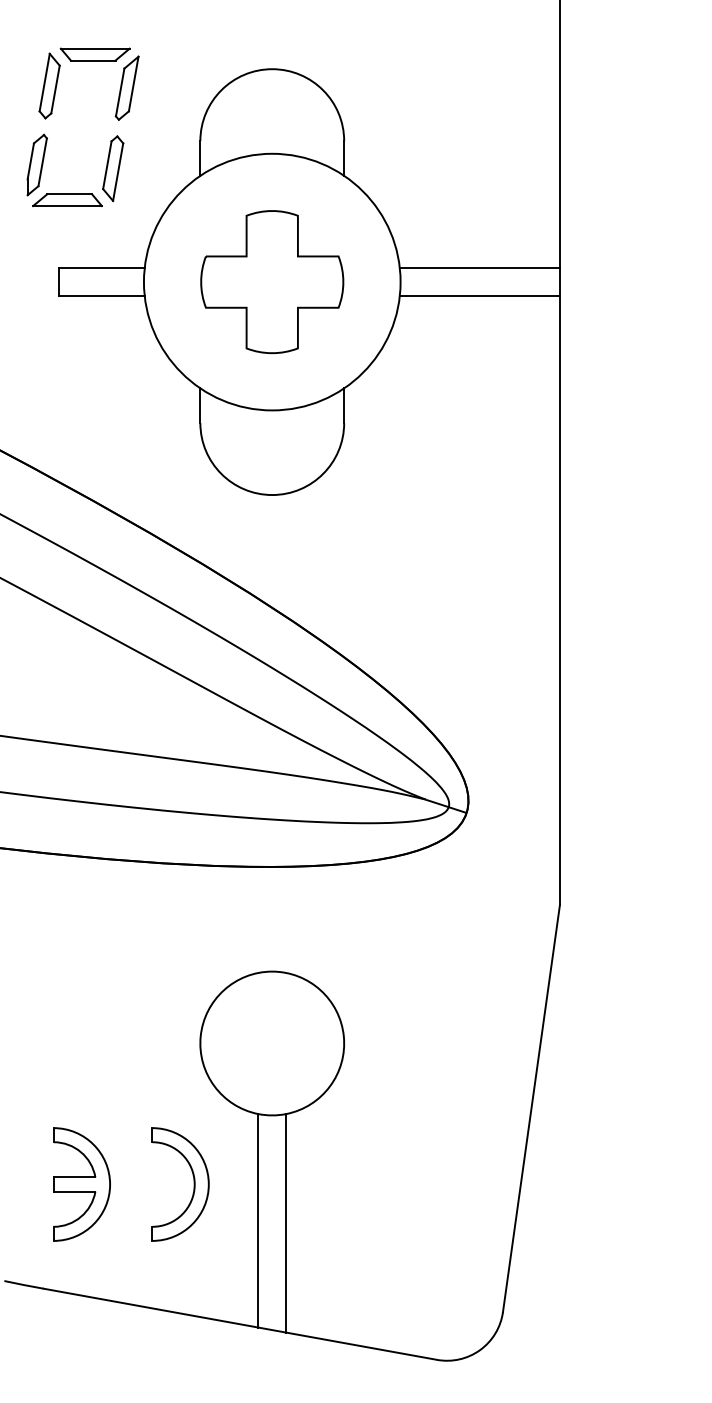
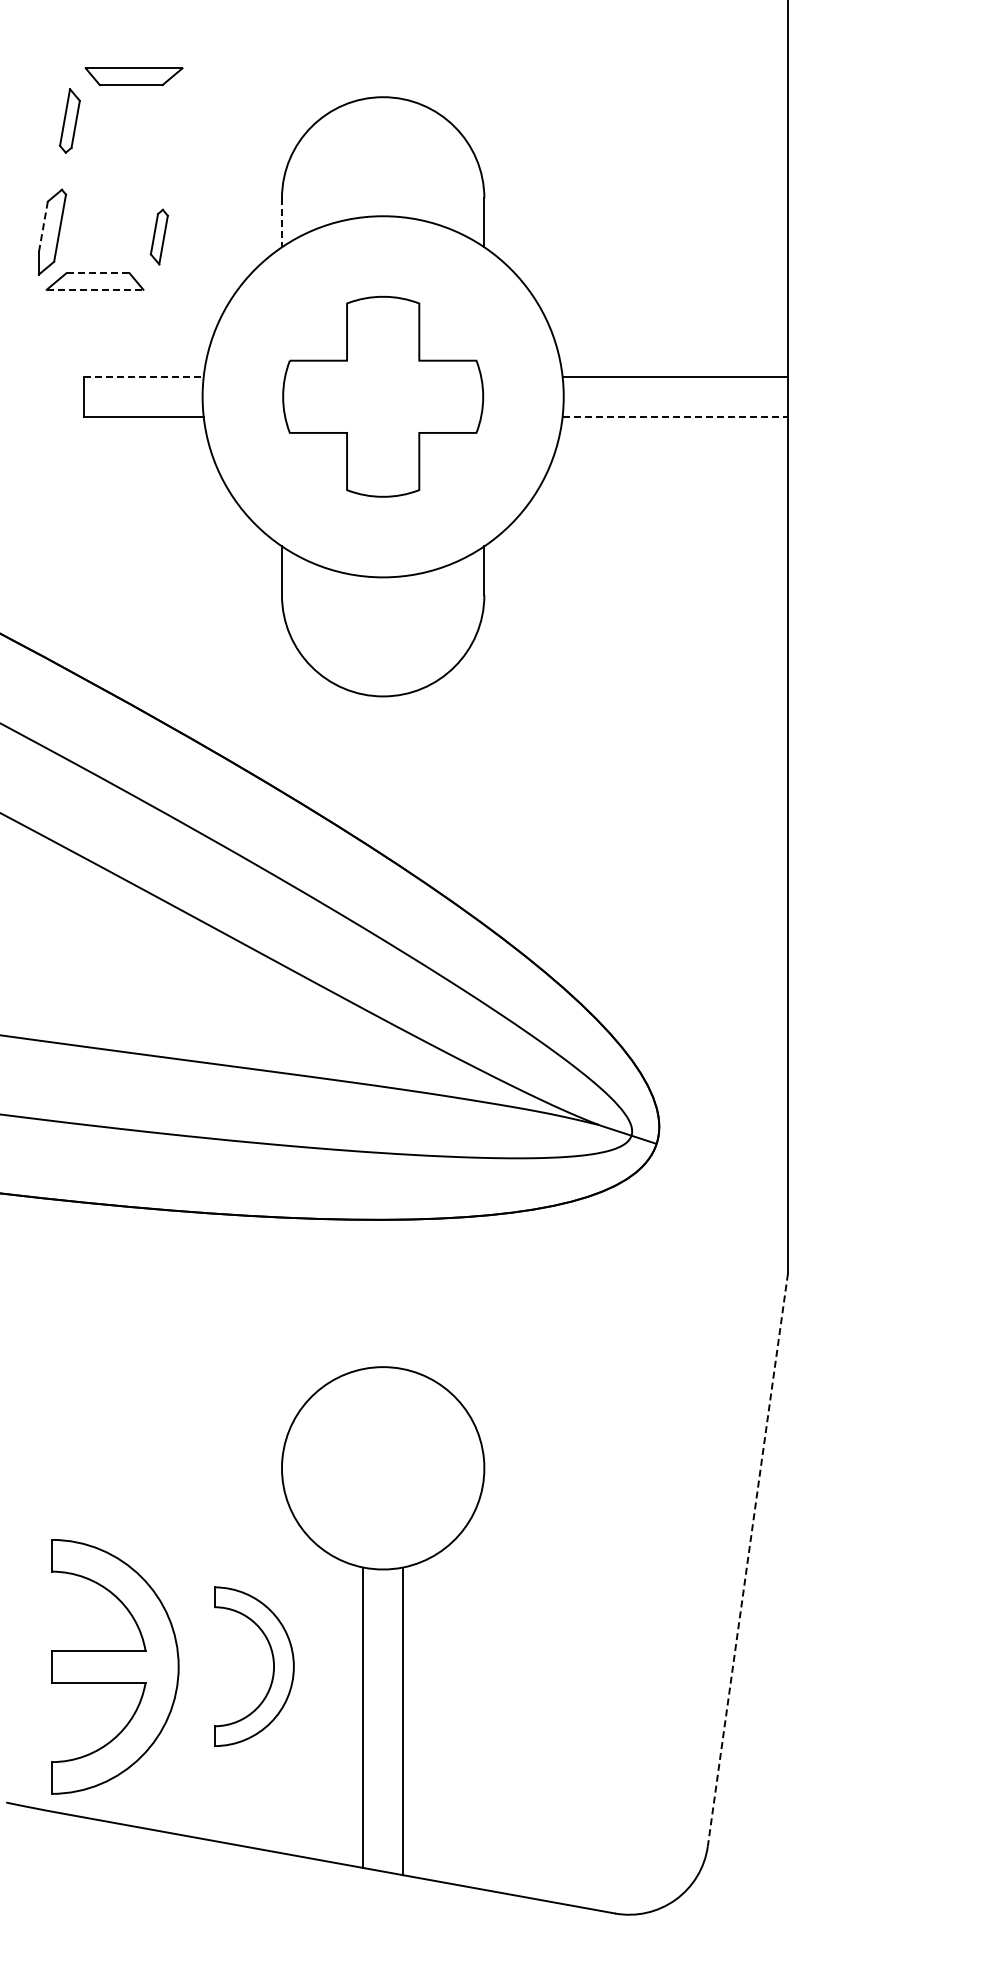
part: (49, 85) -> (69, 120), size x0.7
part: (126, 87) -> (178, 123), removed
line: (200, 158) -> (281, 223), solid -> dashed
line: (30, 161) -> (43, 226), solid -> dashed
part: (113, 168) -> (159, 236), size x0.6
line: (69, 194) -> (97, 273), solid -> dashed
line: (67, 205) -> (95, 289), solid -> dashed
line: (102, 267) -> (144, 376), solid -> dashed
line: (479, 296) -> (675, 416), solid -> dashed
line: (531, 1109) -> (747, 1560), solid -> dashed
part: (82, 1184) -> (115, 1666), size x1.6

